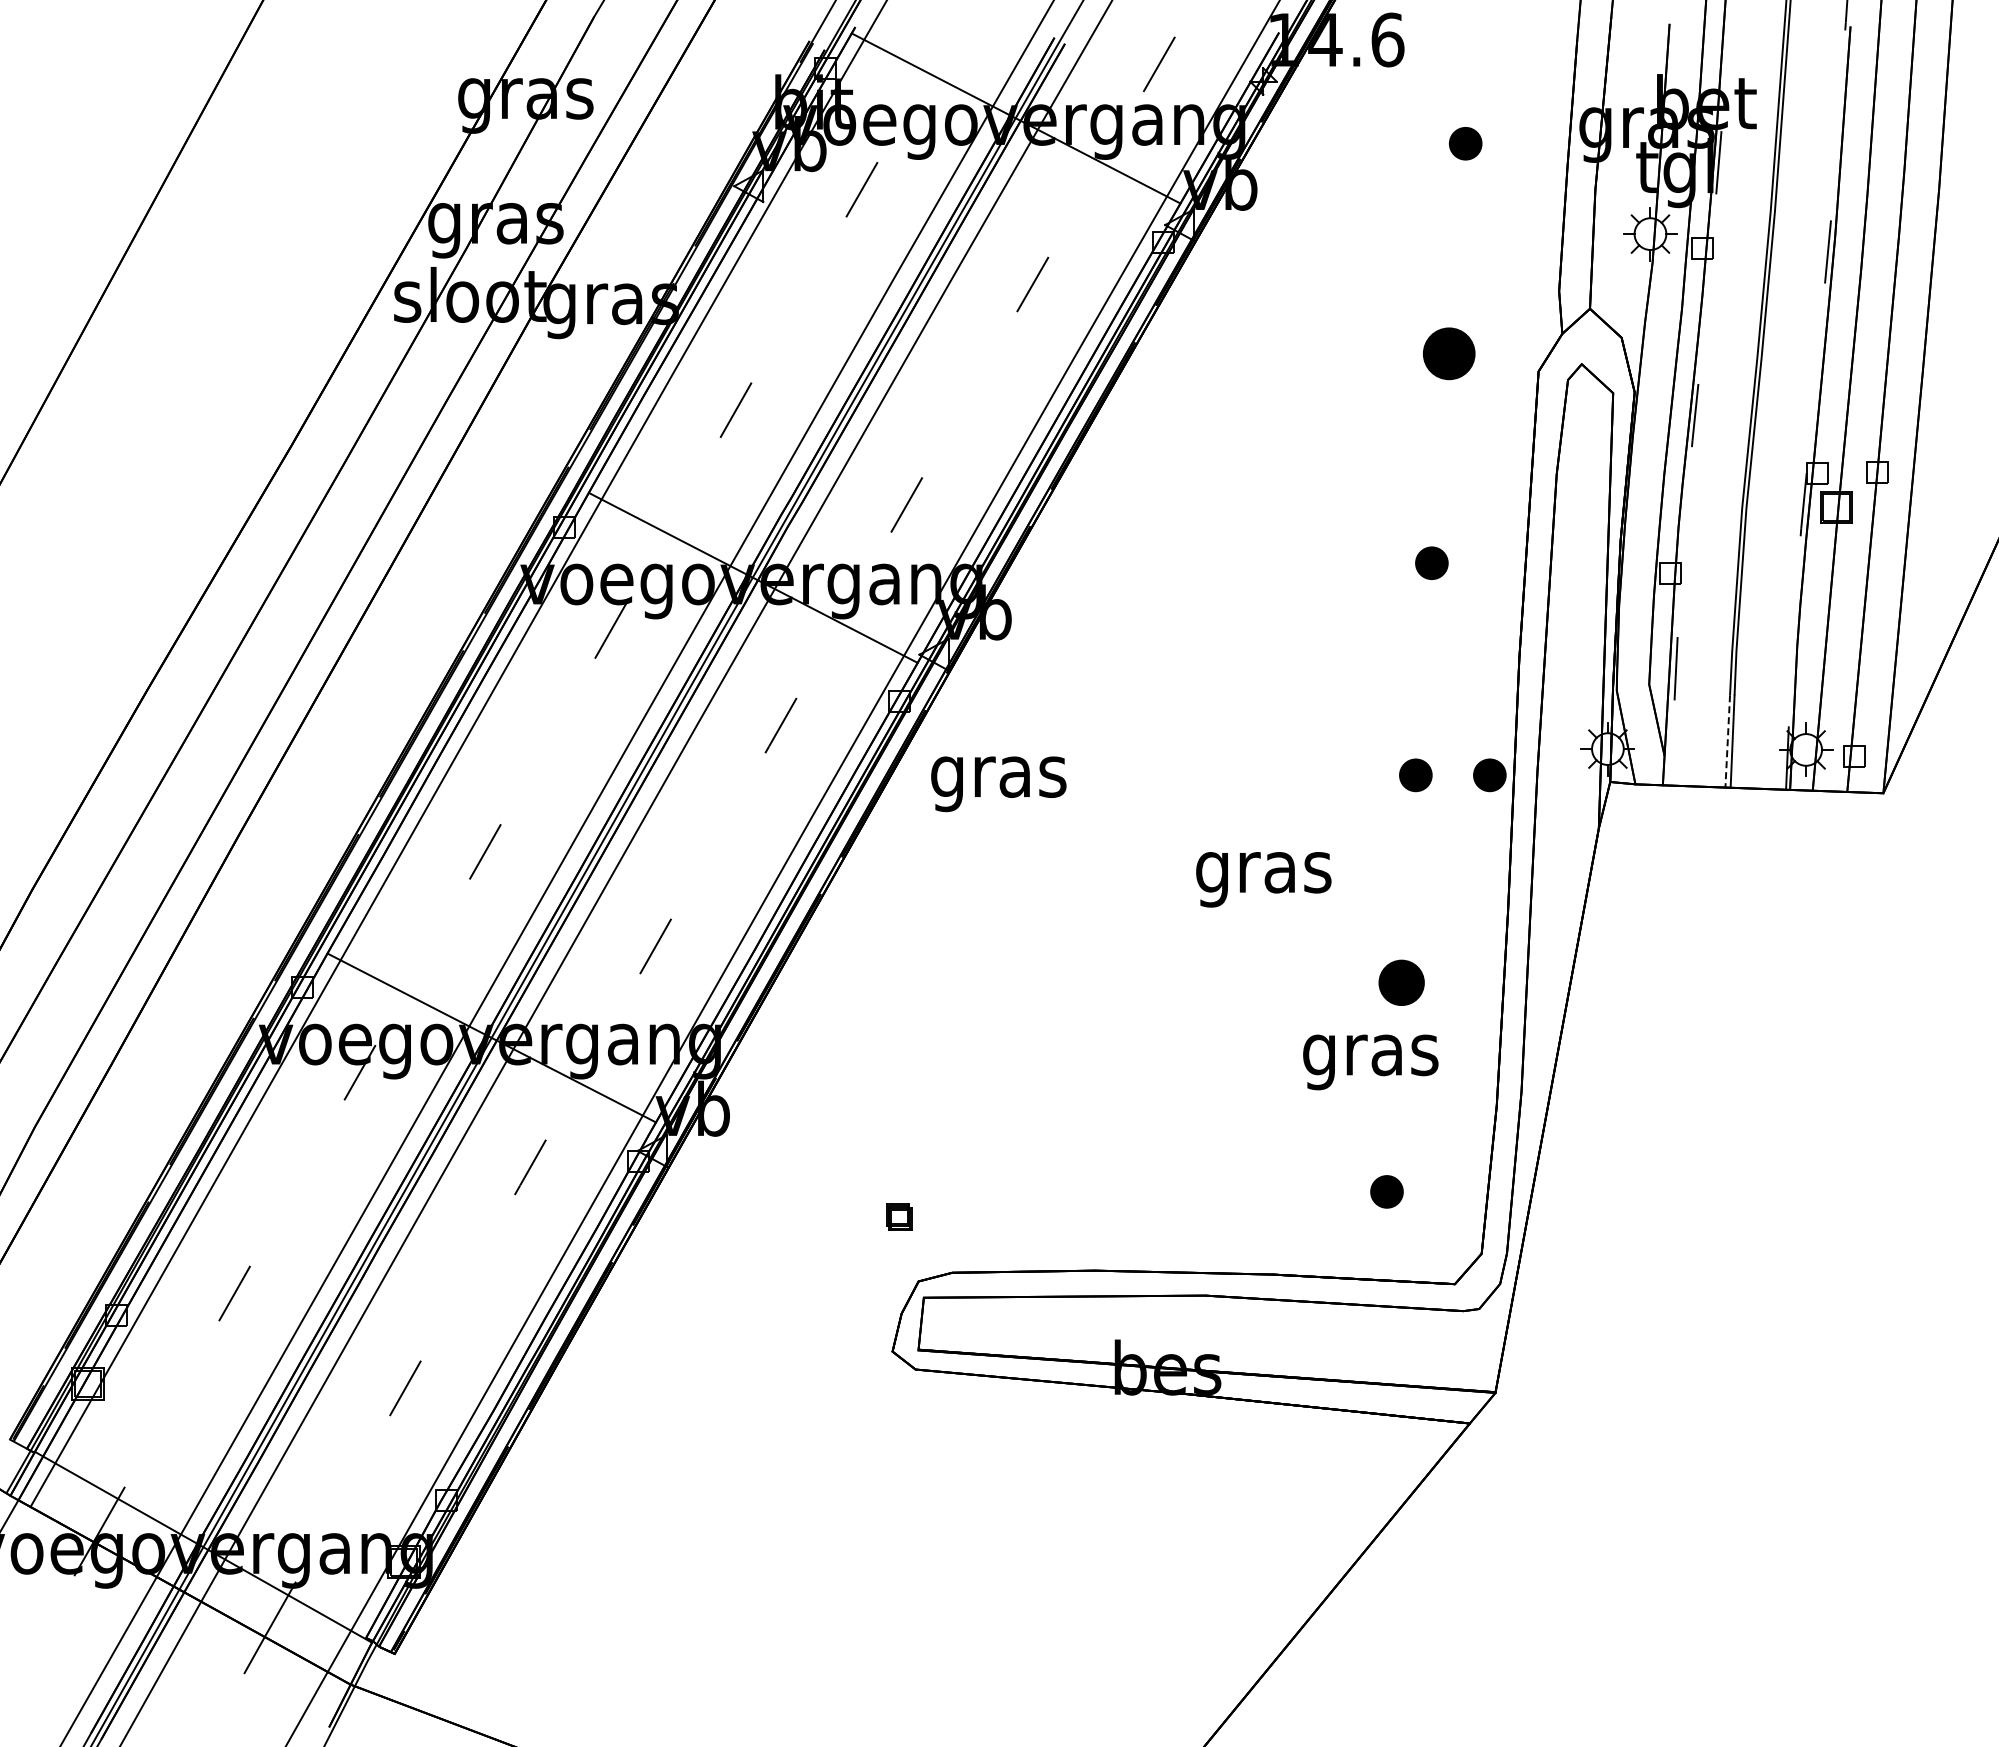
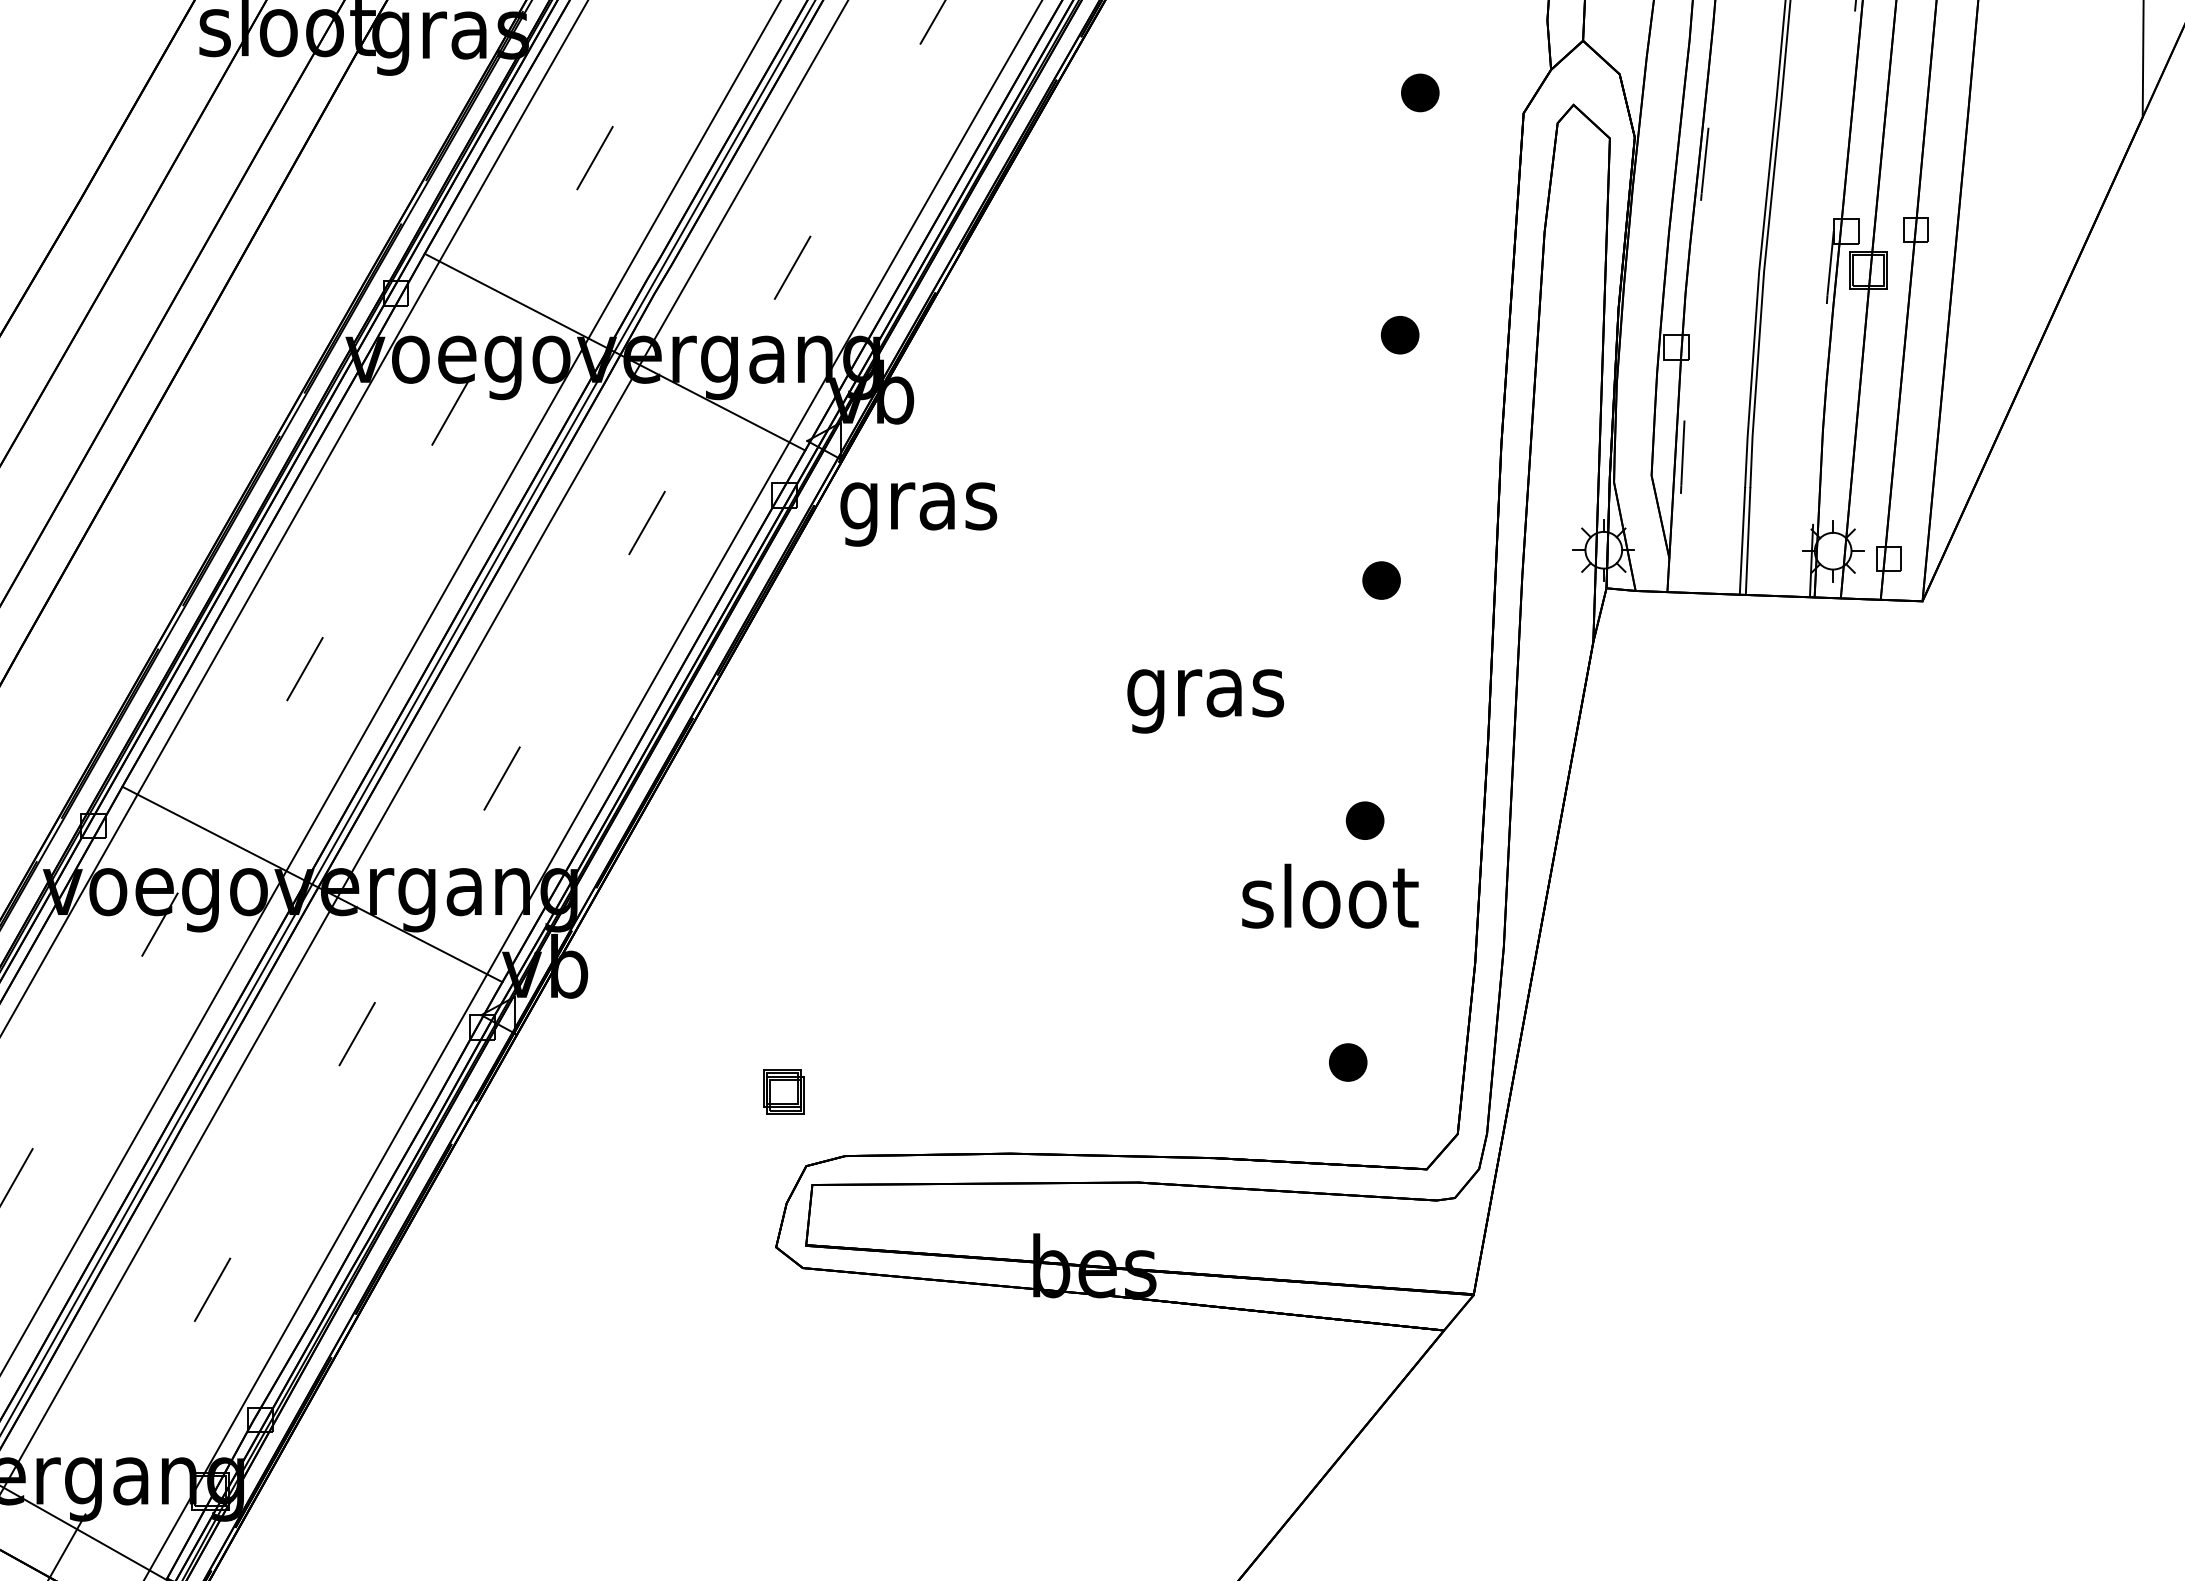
part: (1449, 353) -> (1420, 92), size x0.62
line: (1727, 741) -> (1742, 541), dashed -> solid
part: (1489, 775) -> (1466, 580), removed
text: (998, 784) -> (918, 514), moved
part: (1401, 982) -> (1364, 820), size x0.71
text: (1371, 1055) -> (1330, 904), gras -> sloot
part: (899, 1216) -> (784, 1090), size x1.43

